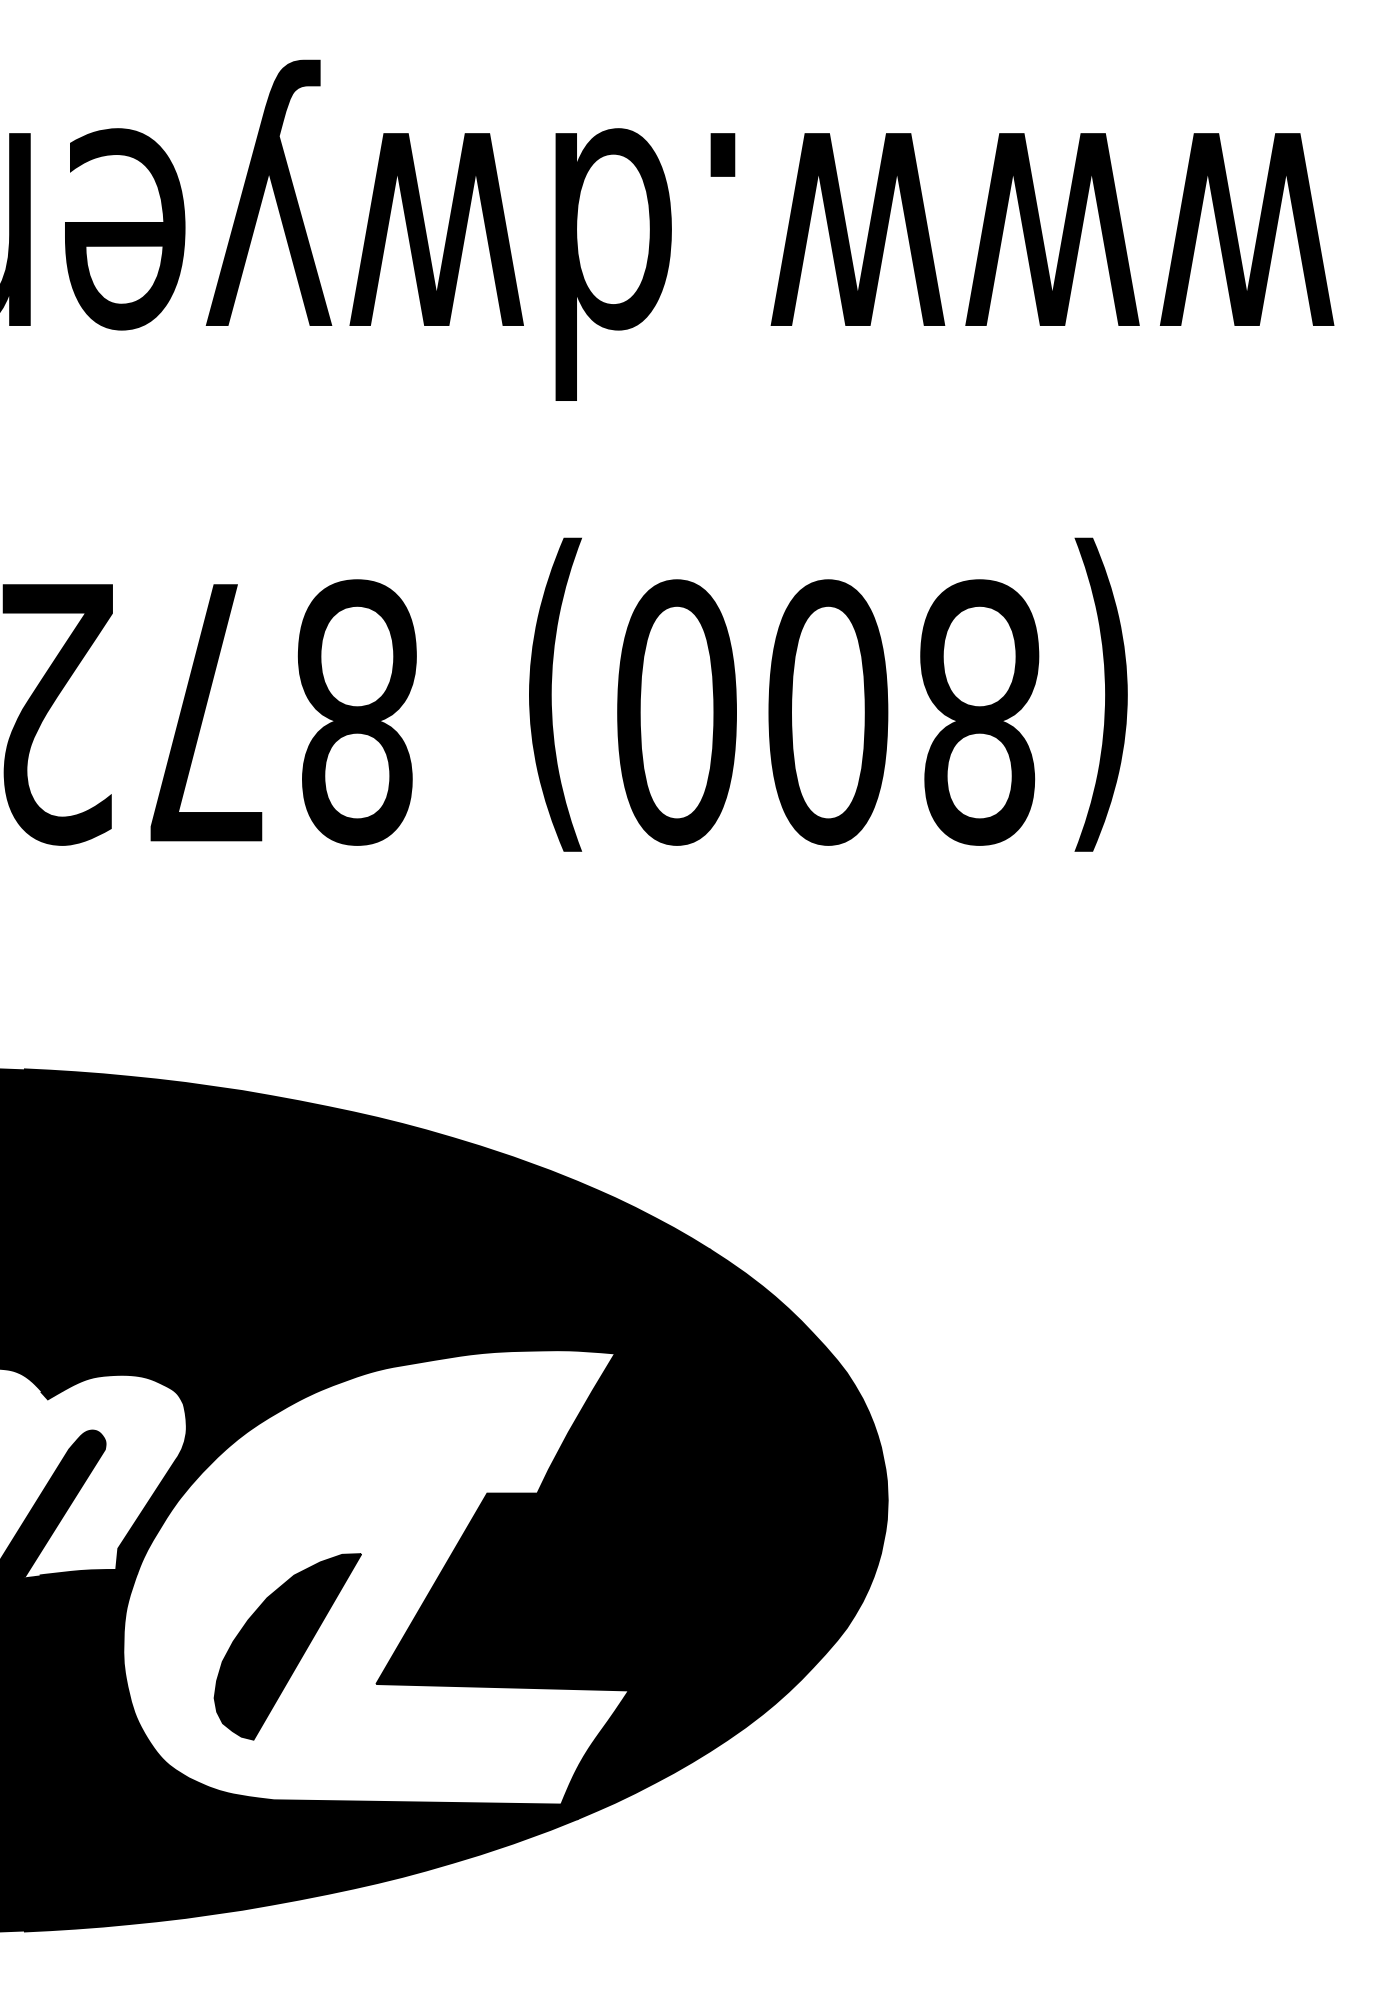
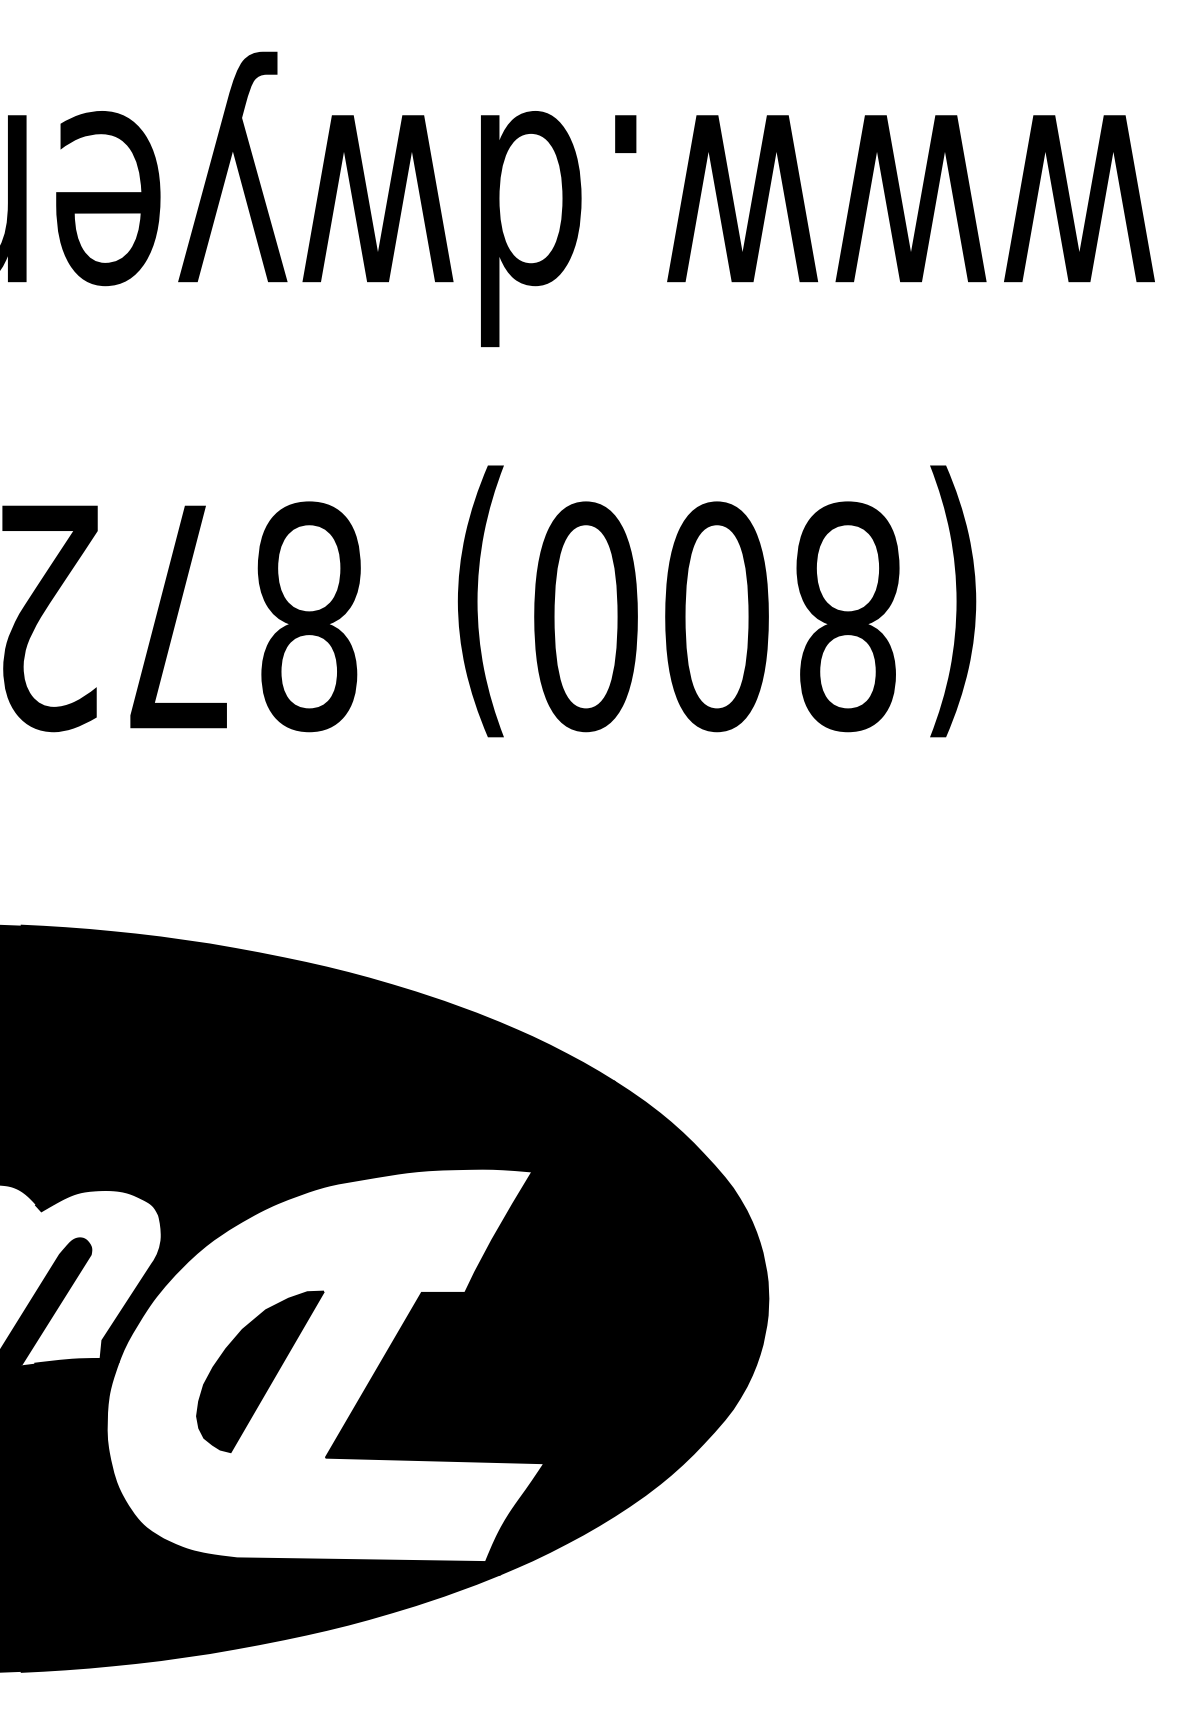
part: (287, 1646) -> (260, 1371), moved

